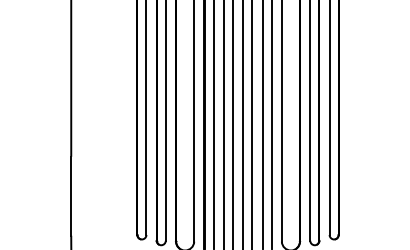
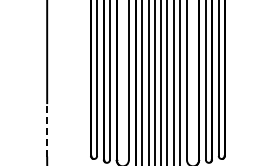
line: (71, 195) -> (47, 129), solid -> dashed

